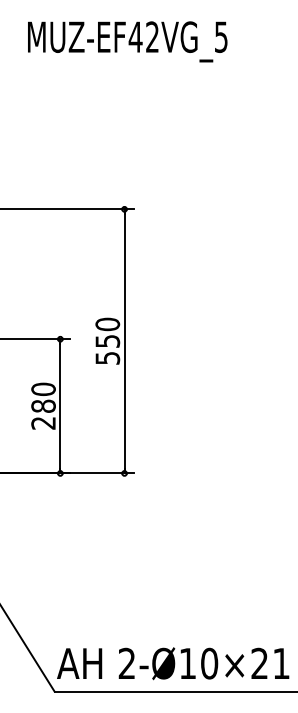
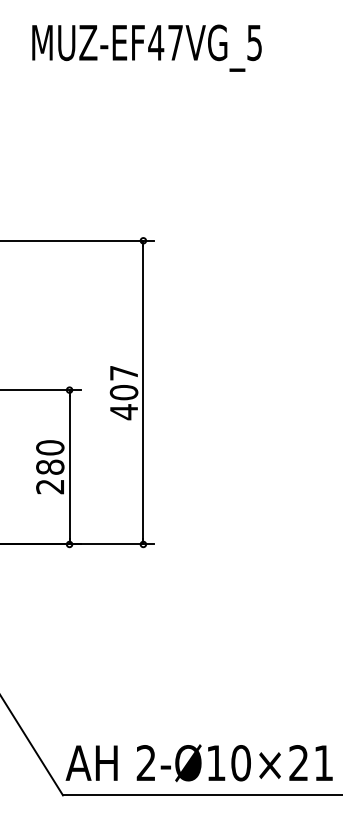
text: (152, 36) -> (175, 42), MUZ-EF42VG_5 -> MUZ-EF47VG_5
text: (107, 341) -> (123, 392), 550 -> 407

